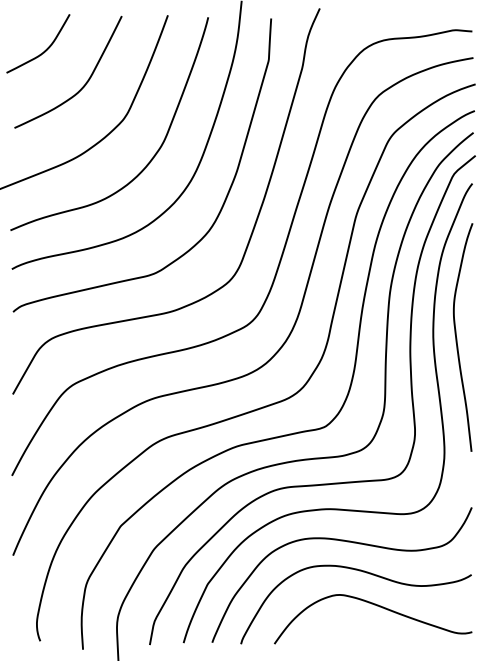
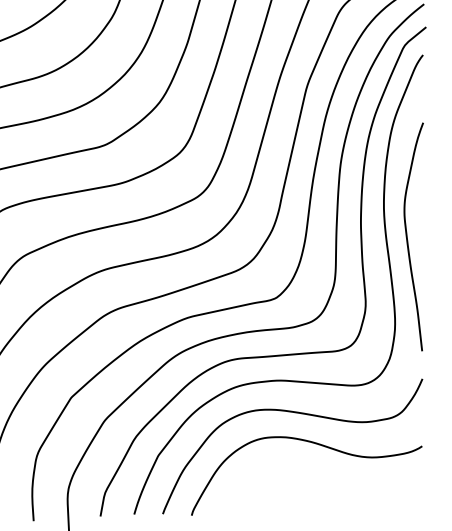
curve: (457, 338) -> (408, 237), moved
curve: (379, 607) -> (330, 478), removed

